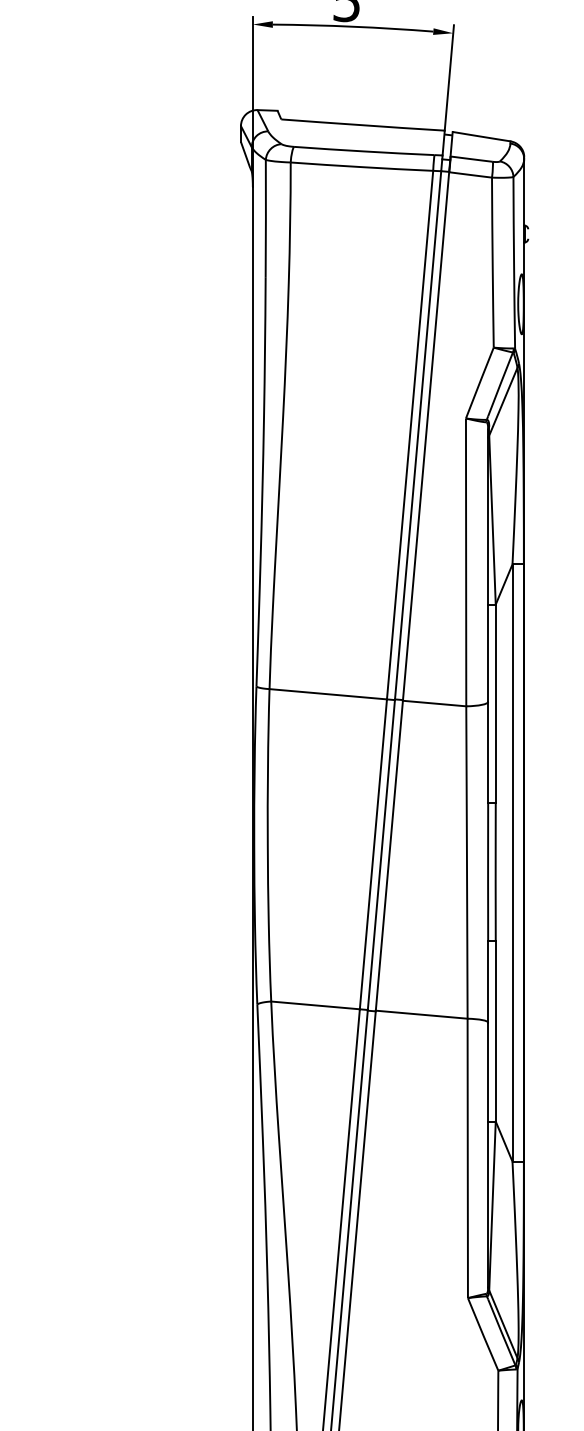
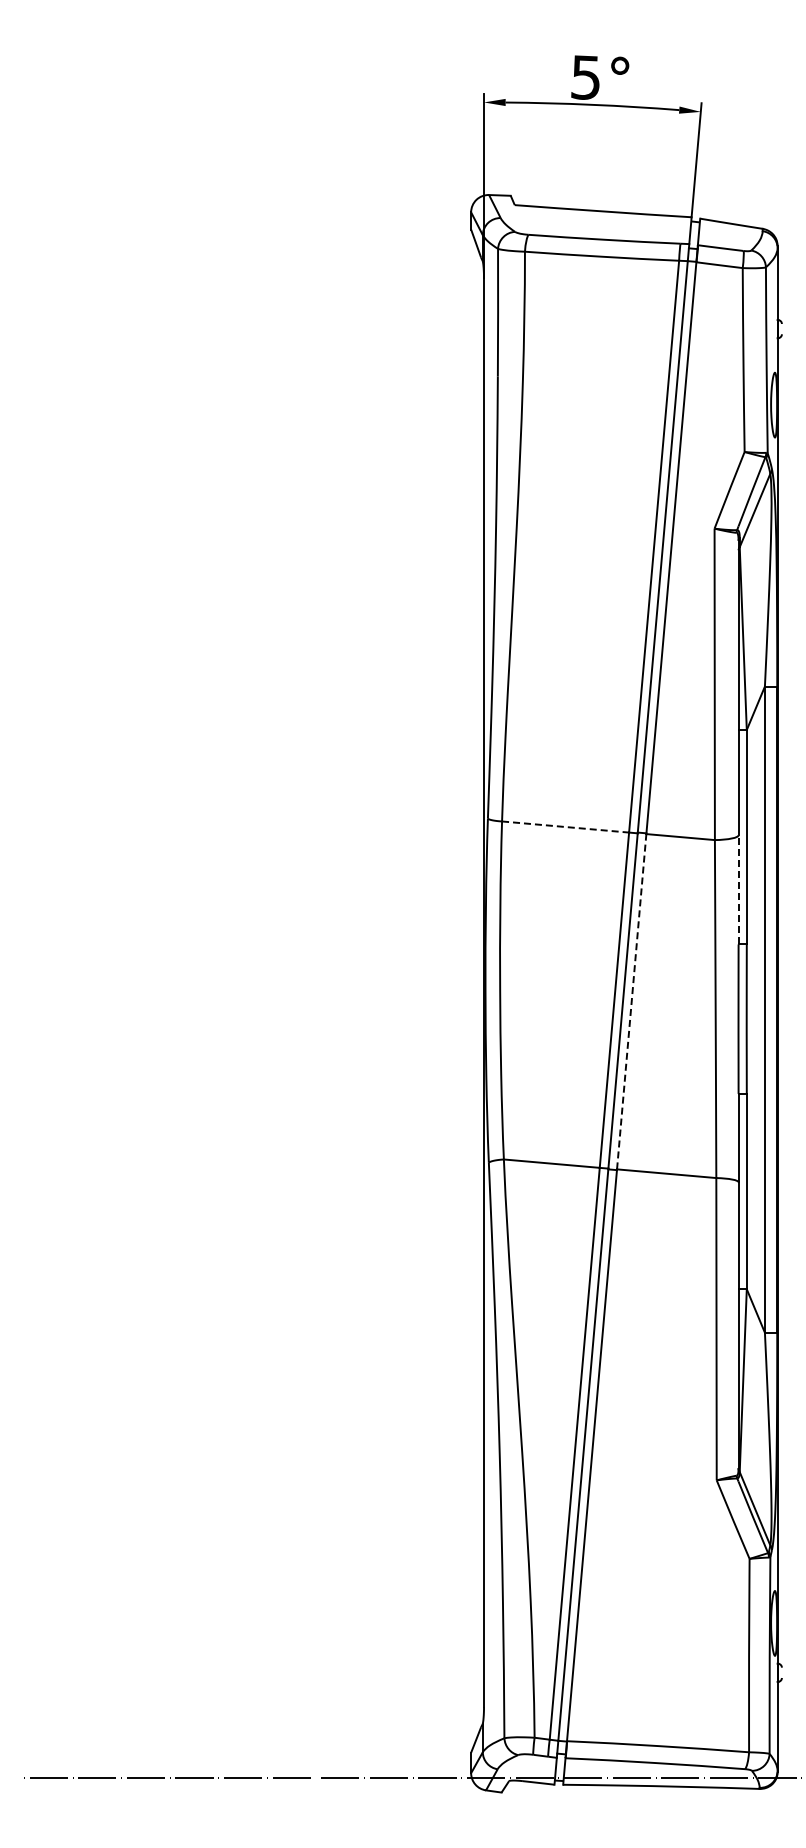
line: (328, 694) -> (565, 827), solid -> dashed
line: (488, 752) -> (738, 889), solid -> dashed
line: (389, 855) -> (631, 1001), solid -> dashed

